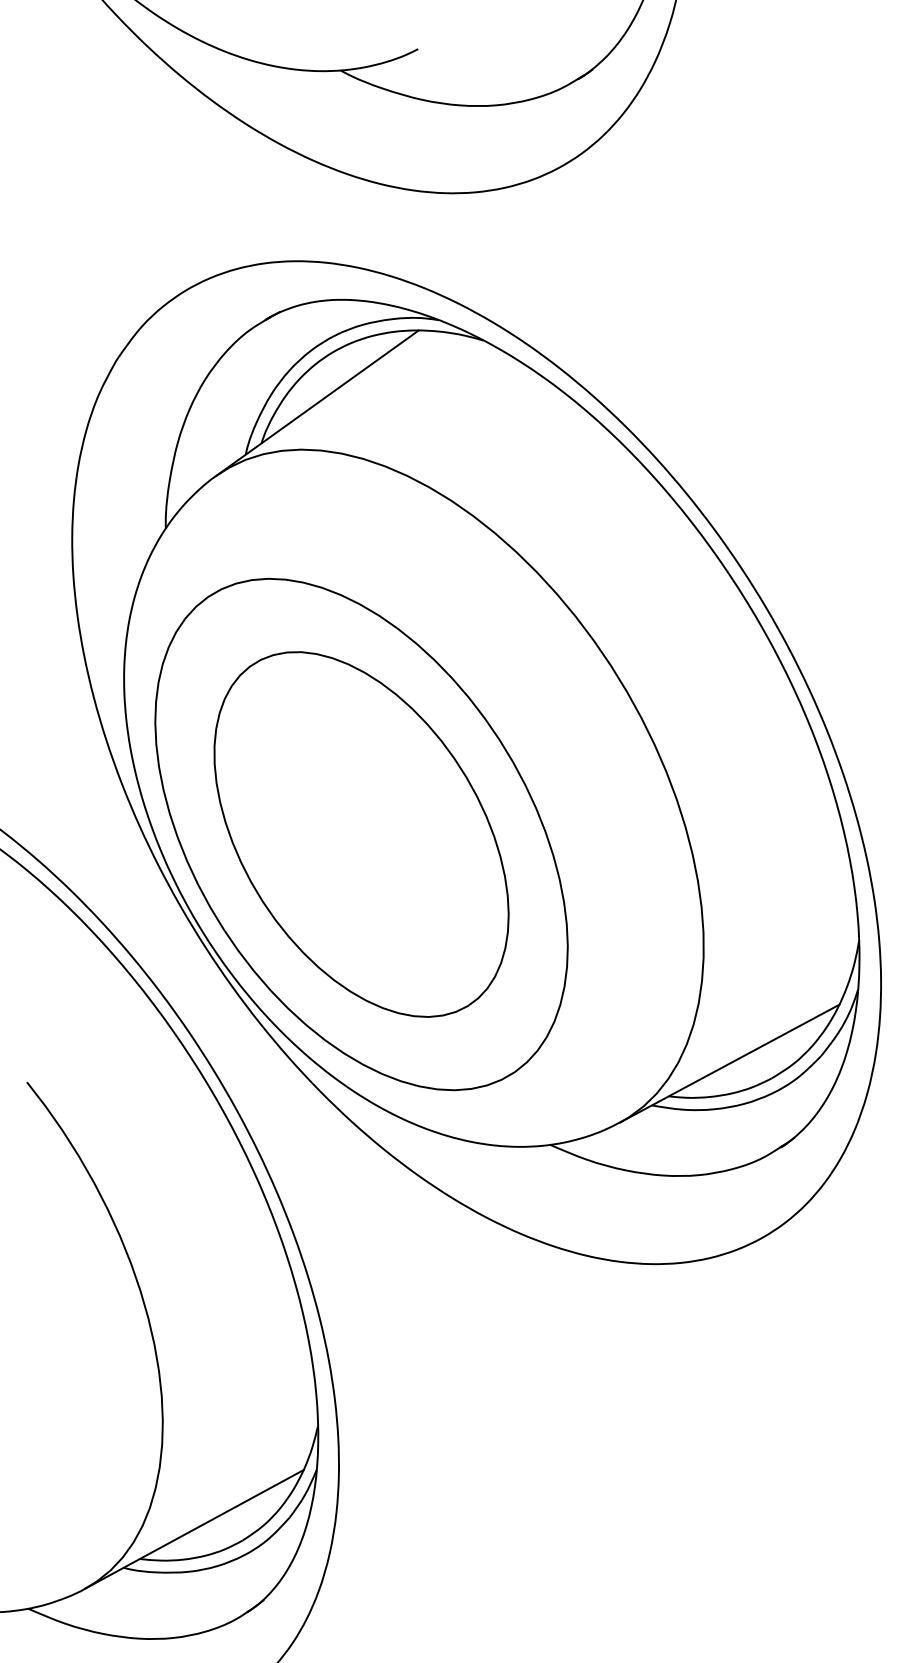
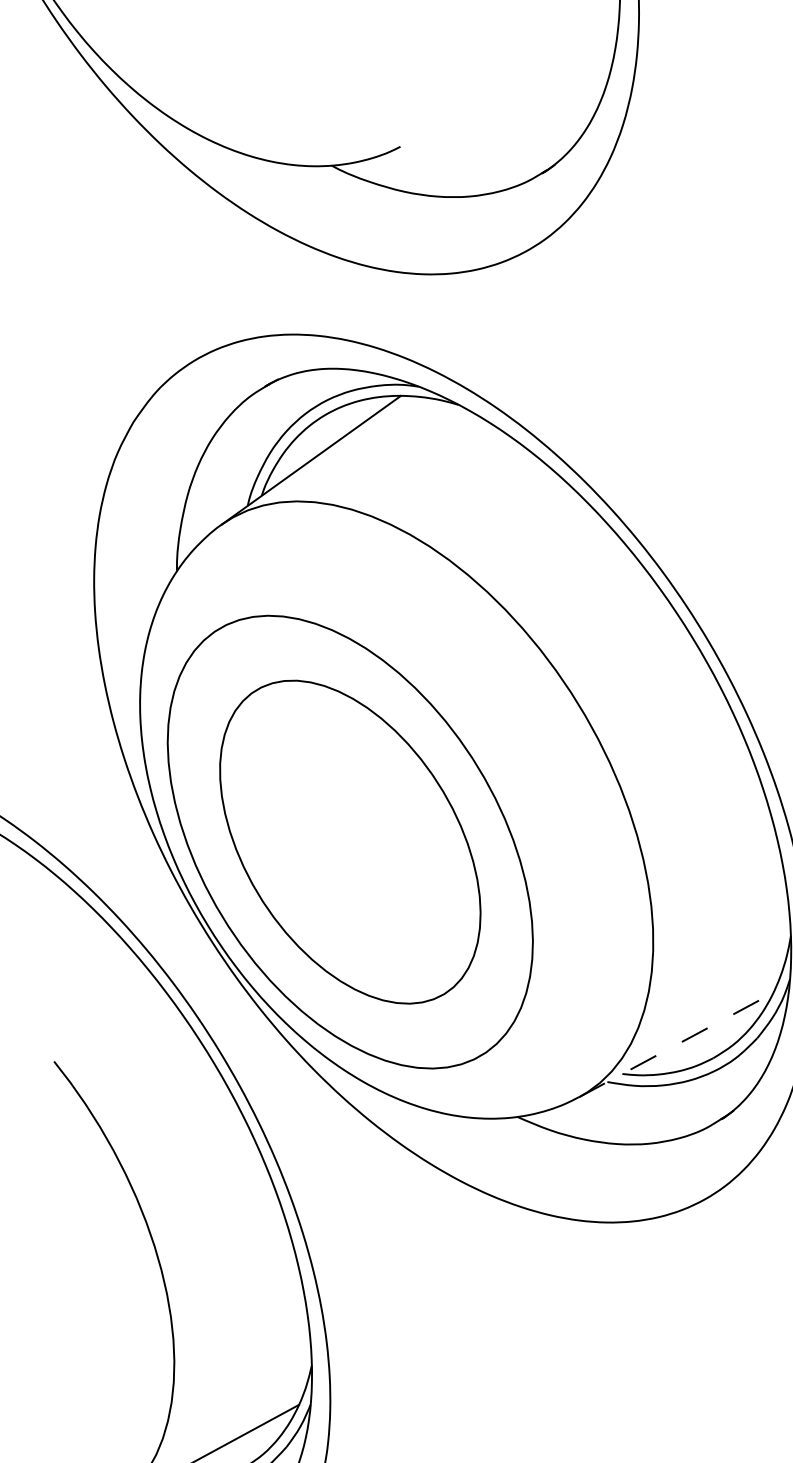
line: (730, 1063) -> (676, 1044), solid -> dashed

